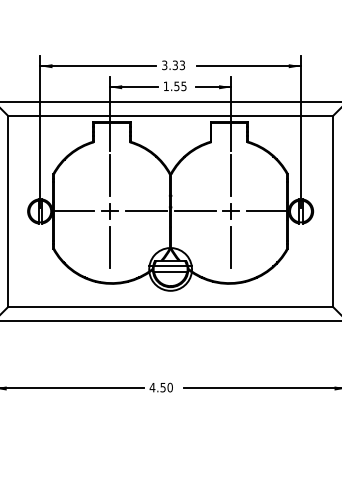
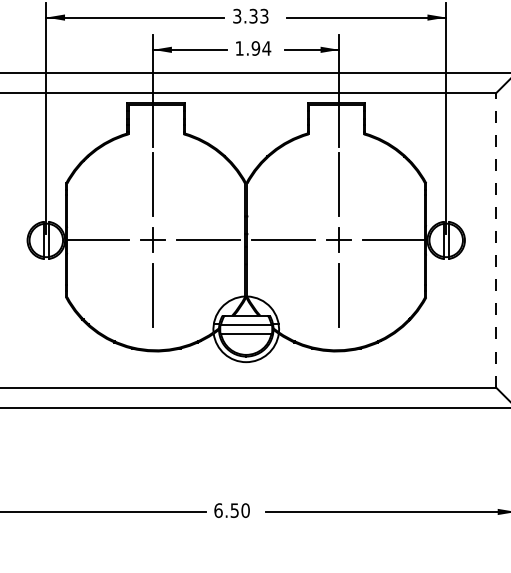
text: (180, 86) -> (261, 48), 1.55 -> 1.94
line: (333, 211) -> (496, 240), solid -> dashed
text: (152, 387) -> (218, 510), 4.50 -> 6.50

